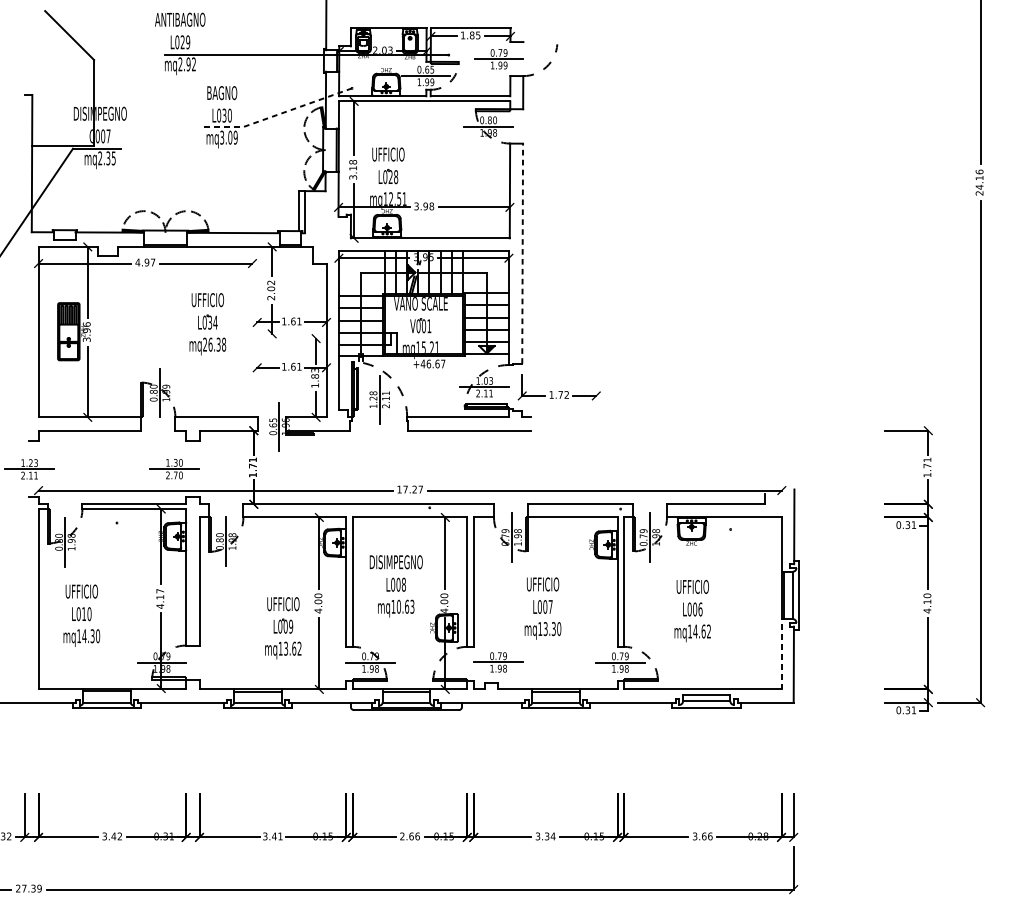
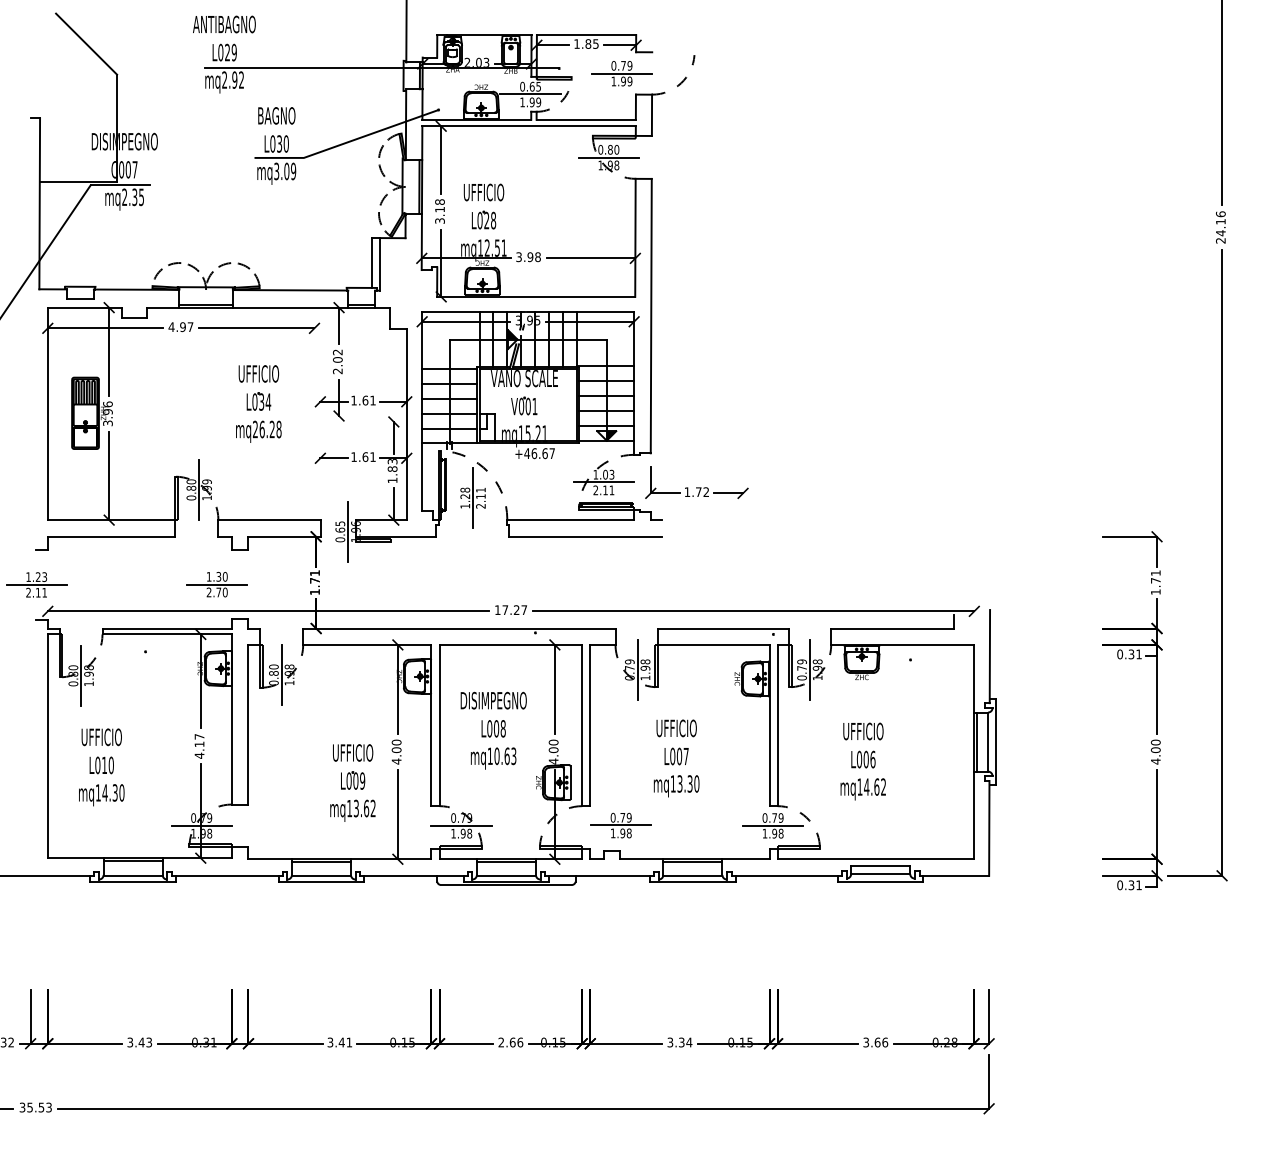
line: (278, 114) -> (347, 142), dashed -> solid
line: (522, 253) -> (651, 315), dashed -> solid
text: (218, 344) -> (271, 429), mq26.38 -> mq26.28
text: (927, 602) -> (1155, 750), 4.10 -> 4.00
line: (781, 654) -> (973, 815), dashed -> solid
text: (120, 836) -> (149, 1042), 3.42 -> 3.43
text: (28, 888) -> (35, 1107), 27.39 -> 35.53

